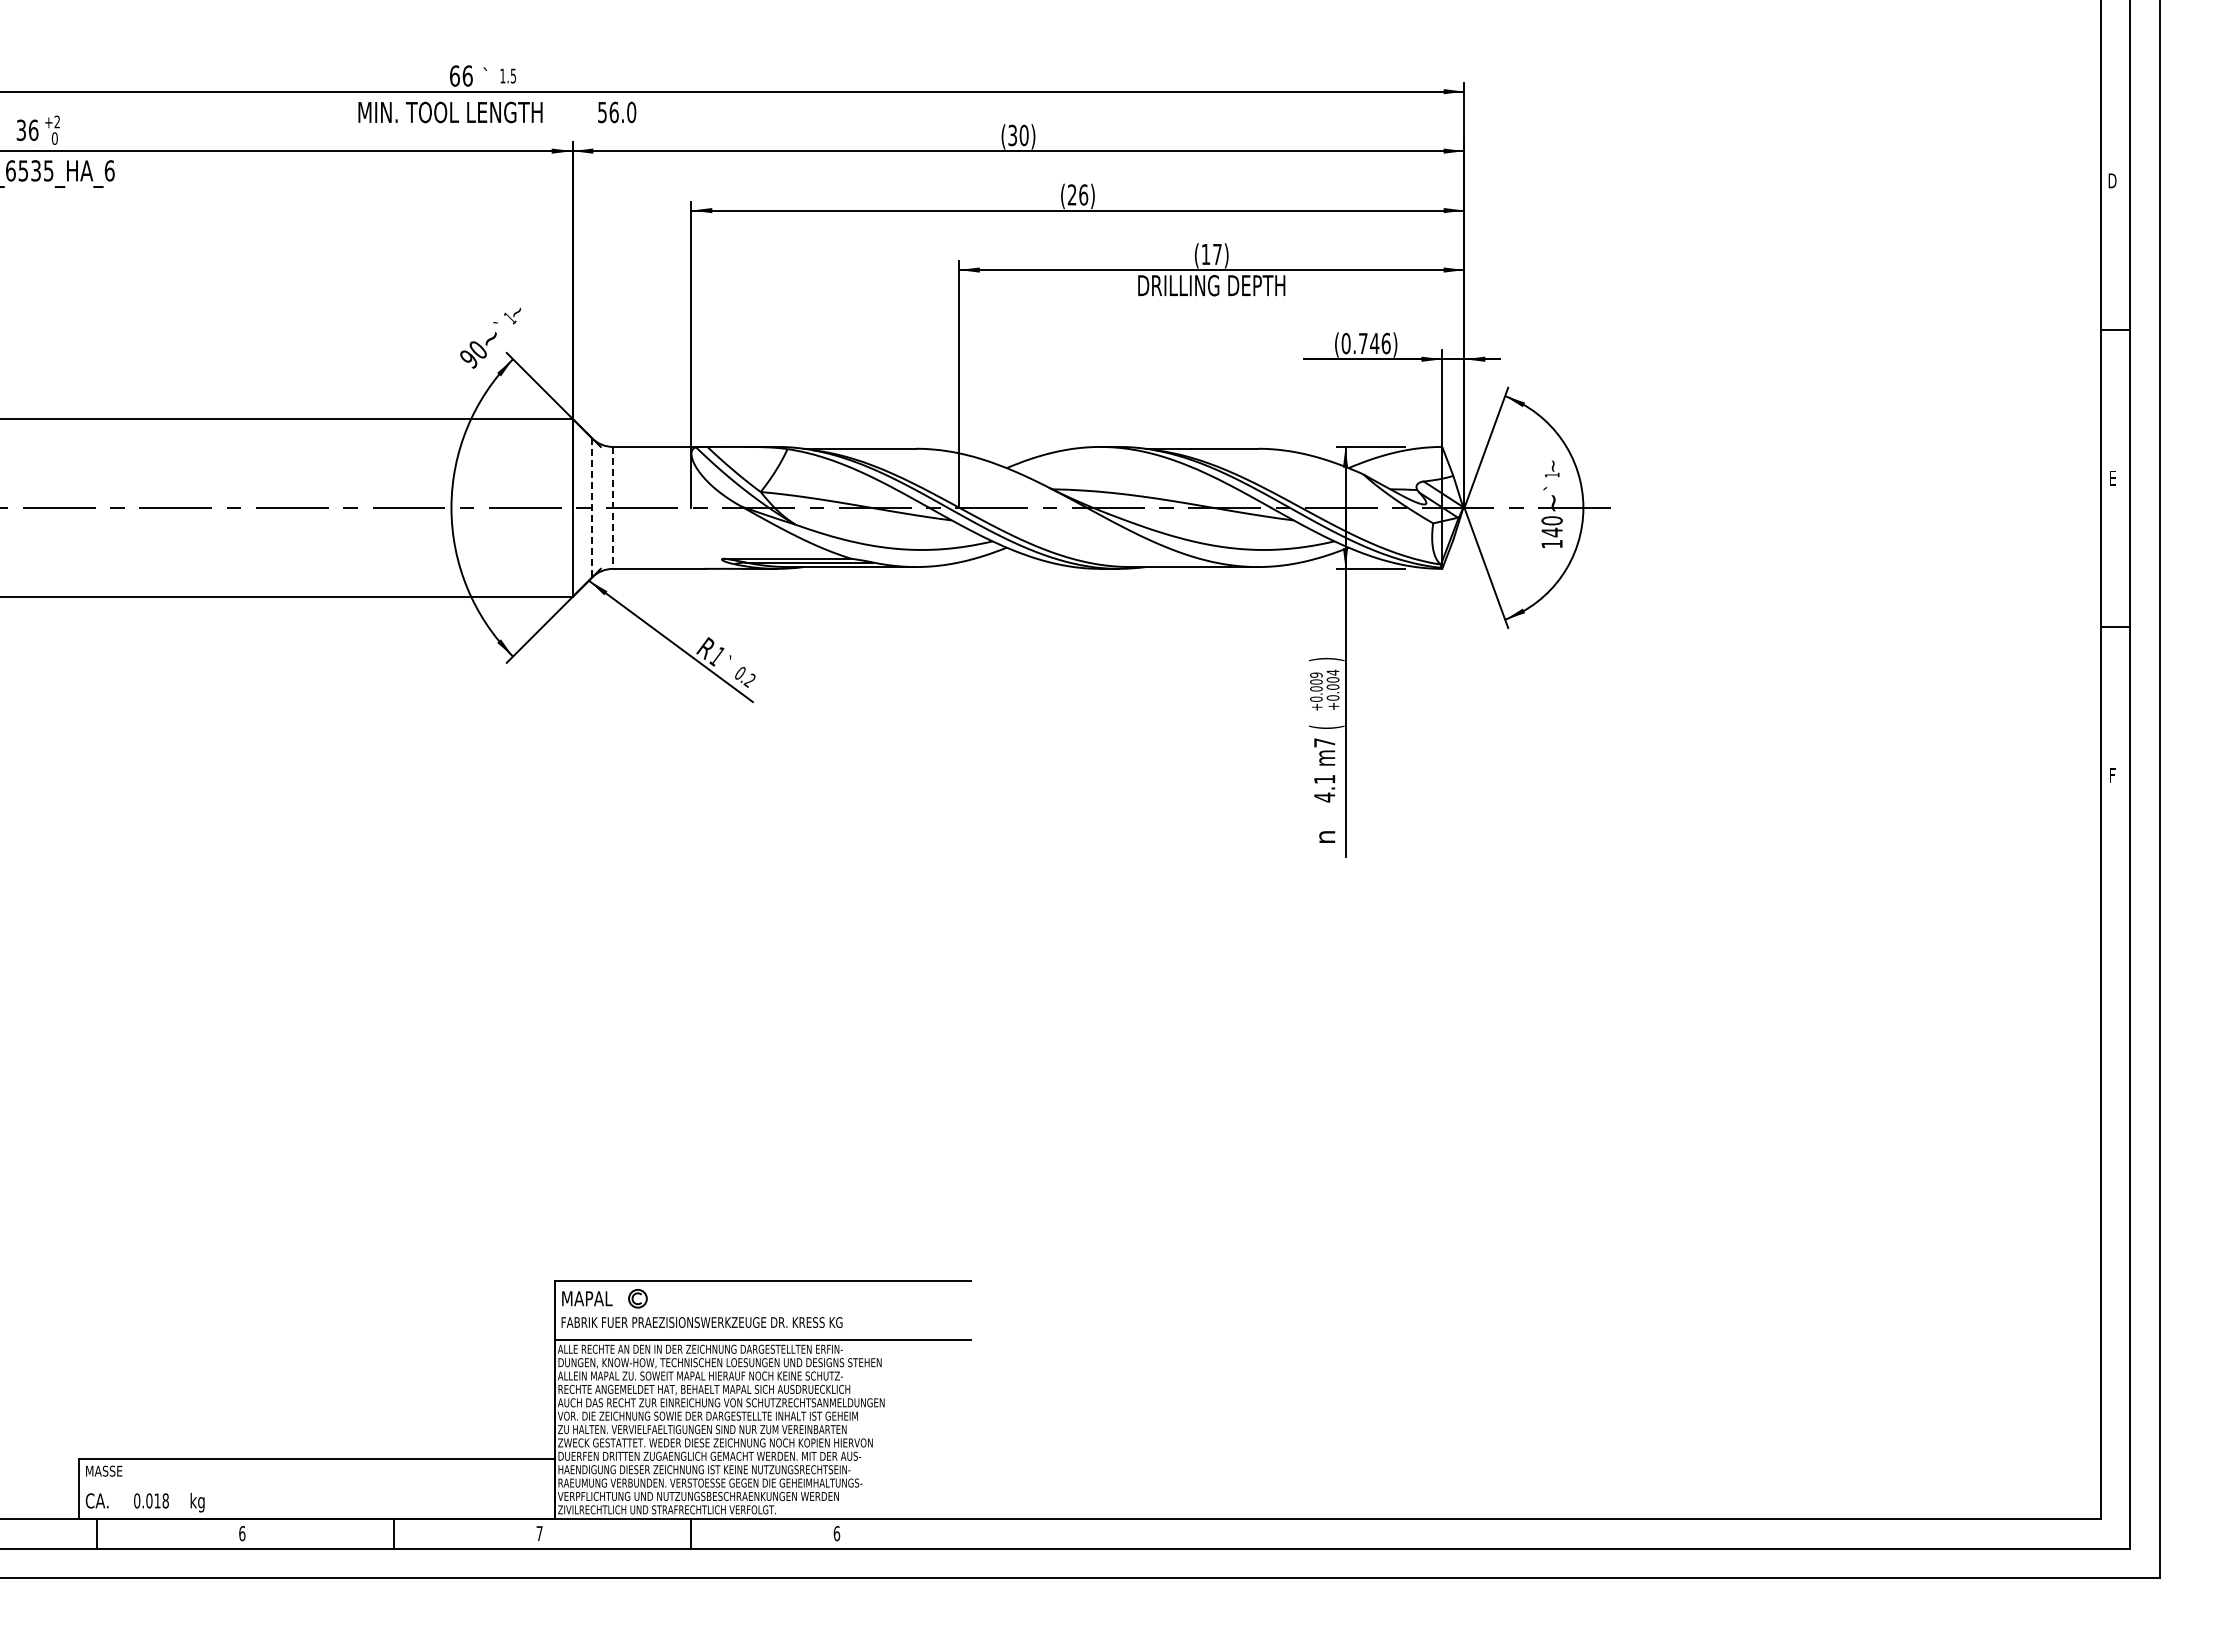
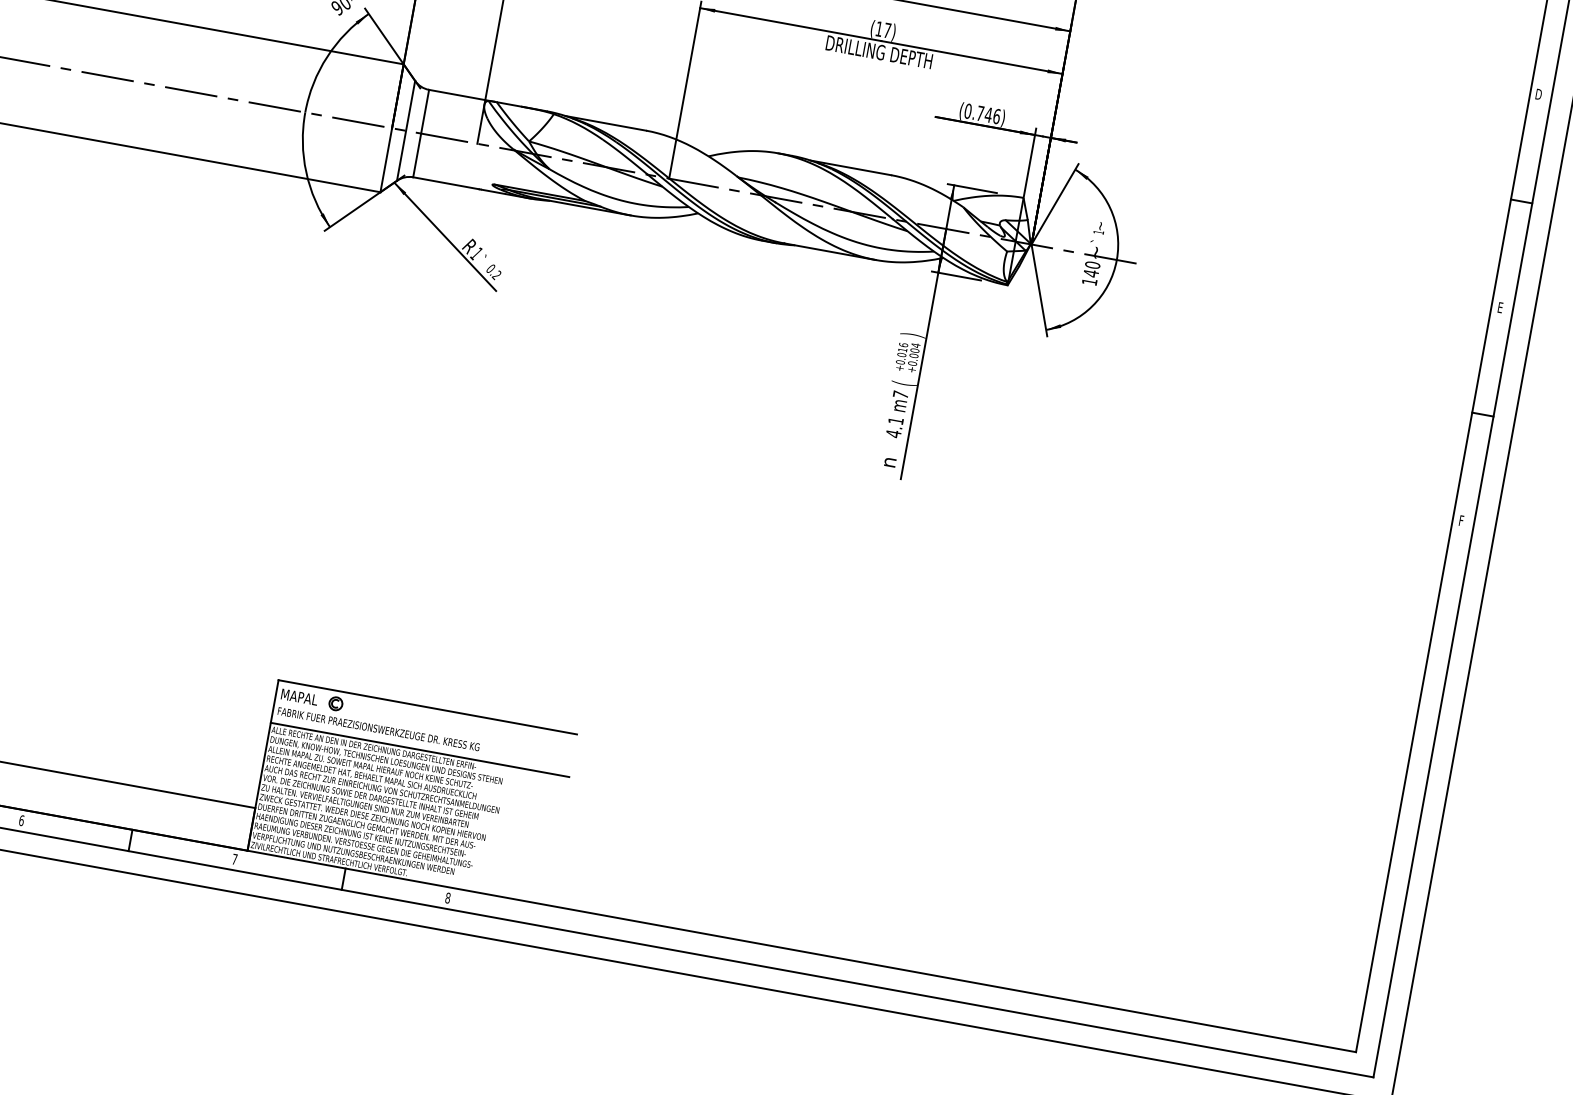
line: (592, 507) -> (406, 130), dashed -> solid
line: (613, 507) -> (421, 133), dashed -> solid
text: (1316, 678) -> (903, 347), +0.009 -> +0.016
text: (836, 1533) -> (447, 897), 6 -> 8

